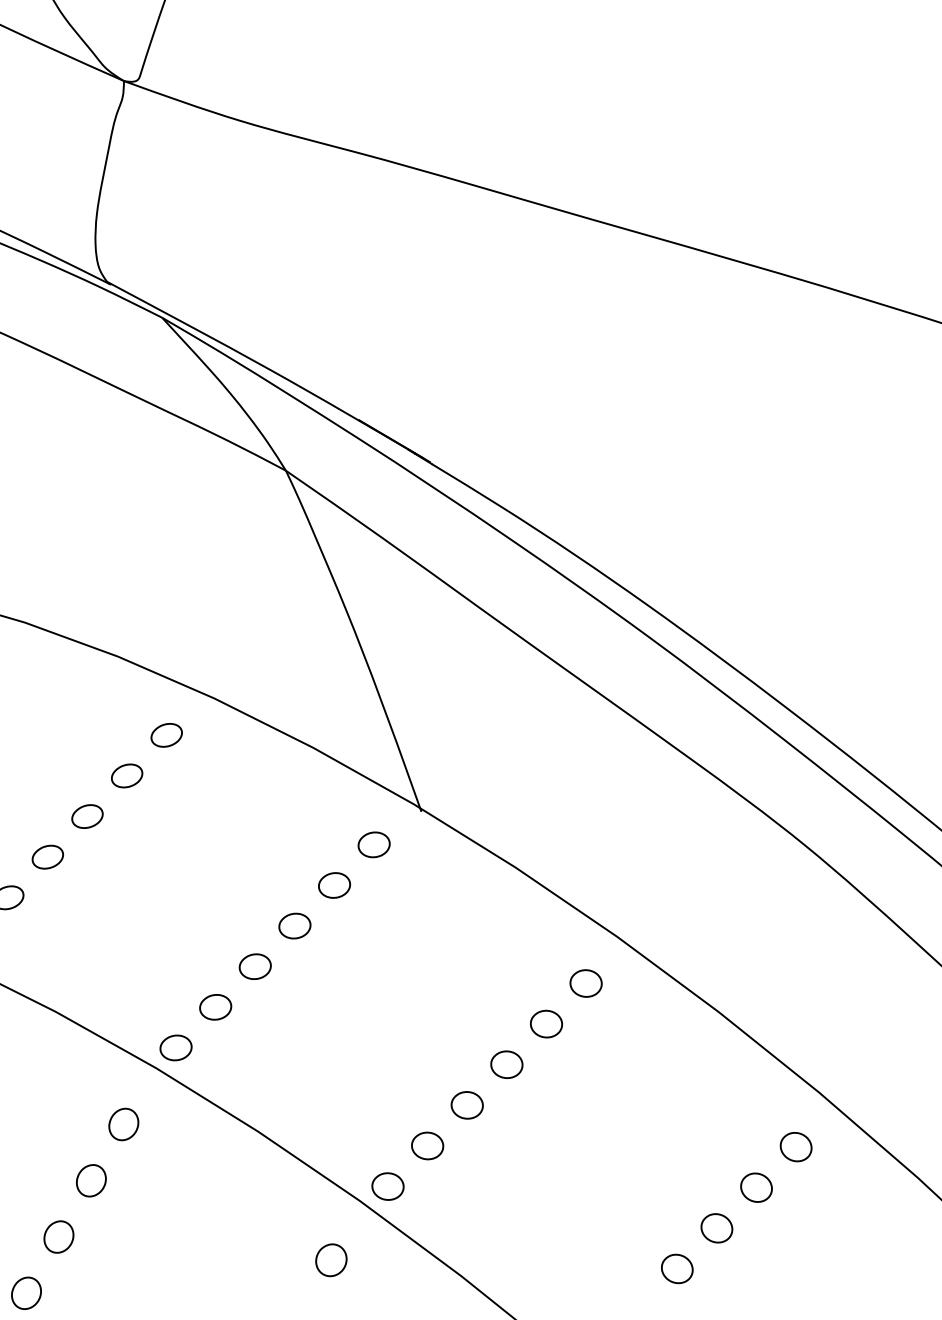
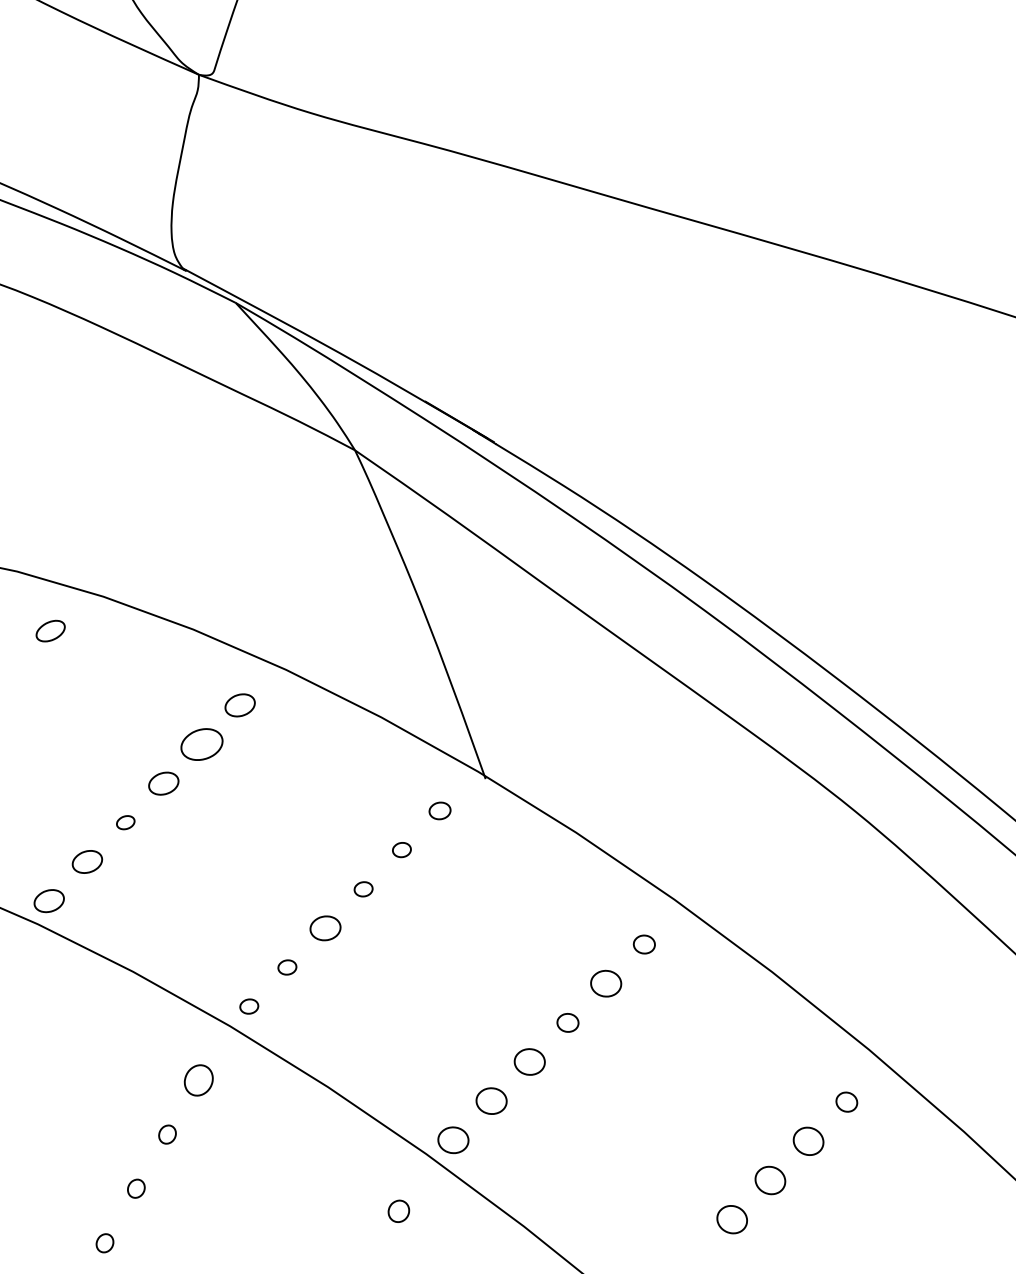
part: (126, 775) -> (201, 744), size x1.4
part: (373, 844) -> (439, 810), size x0.7
part: (47, 856) -> (125, 822), size x0.6
part: (334, 884) -> (401, 849), size x0.6
part: (294, 926) -> (363, 889), size x0.6
part: (586, 983) -> (644, 944), size x0.7
part: (215, 1007) -> (287, 967), size x0.6
part: (176, 1047) -> (249, 1006), size x0.6
part: (506, 1064) -> (567, 1022), size x0.7
part: (795, 1146) -> (846, 1101), size x0.7
part: (91, 1180) -> (167, 1134), size x0.6
part: (59, 1236) -> (136, 1188), size x0.6
part: (331, 1260) -> (398, 1211), size x0.7
part: (25, 1293) -> (104, 1243), size x0.6

